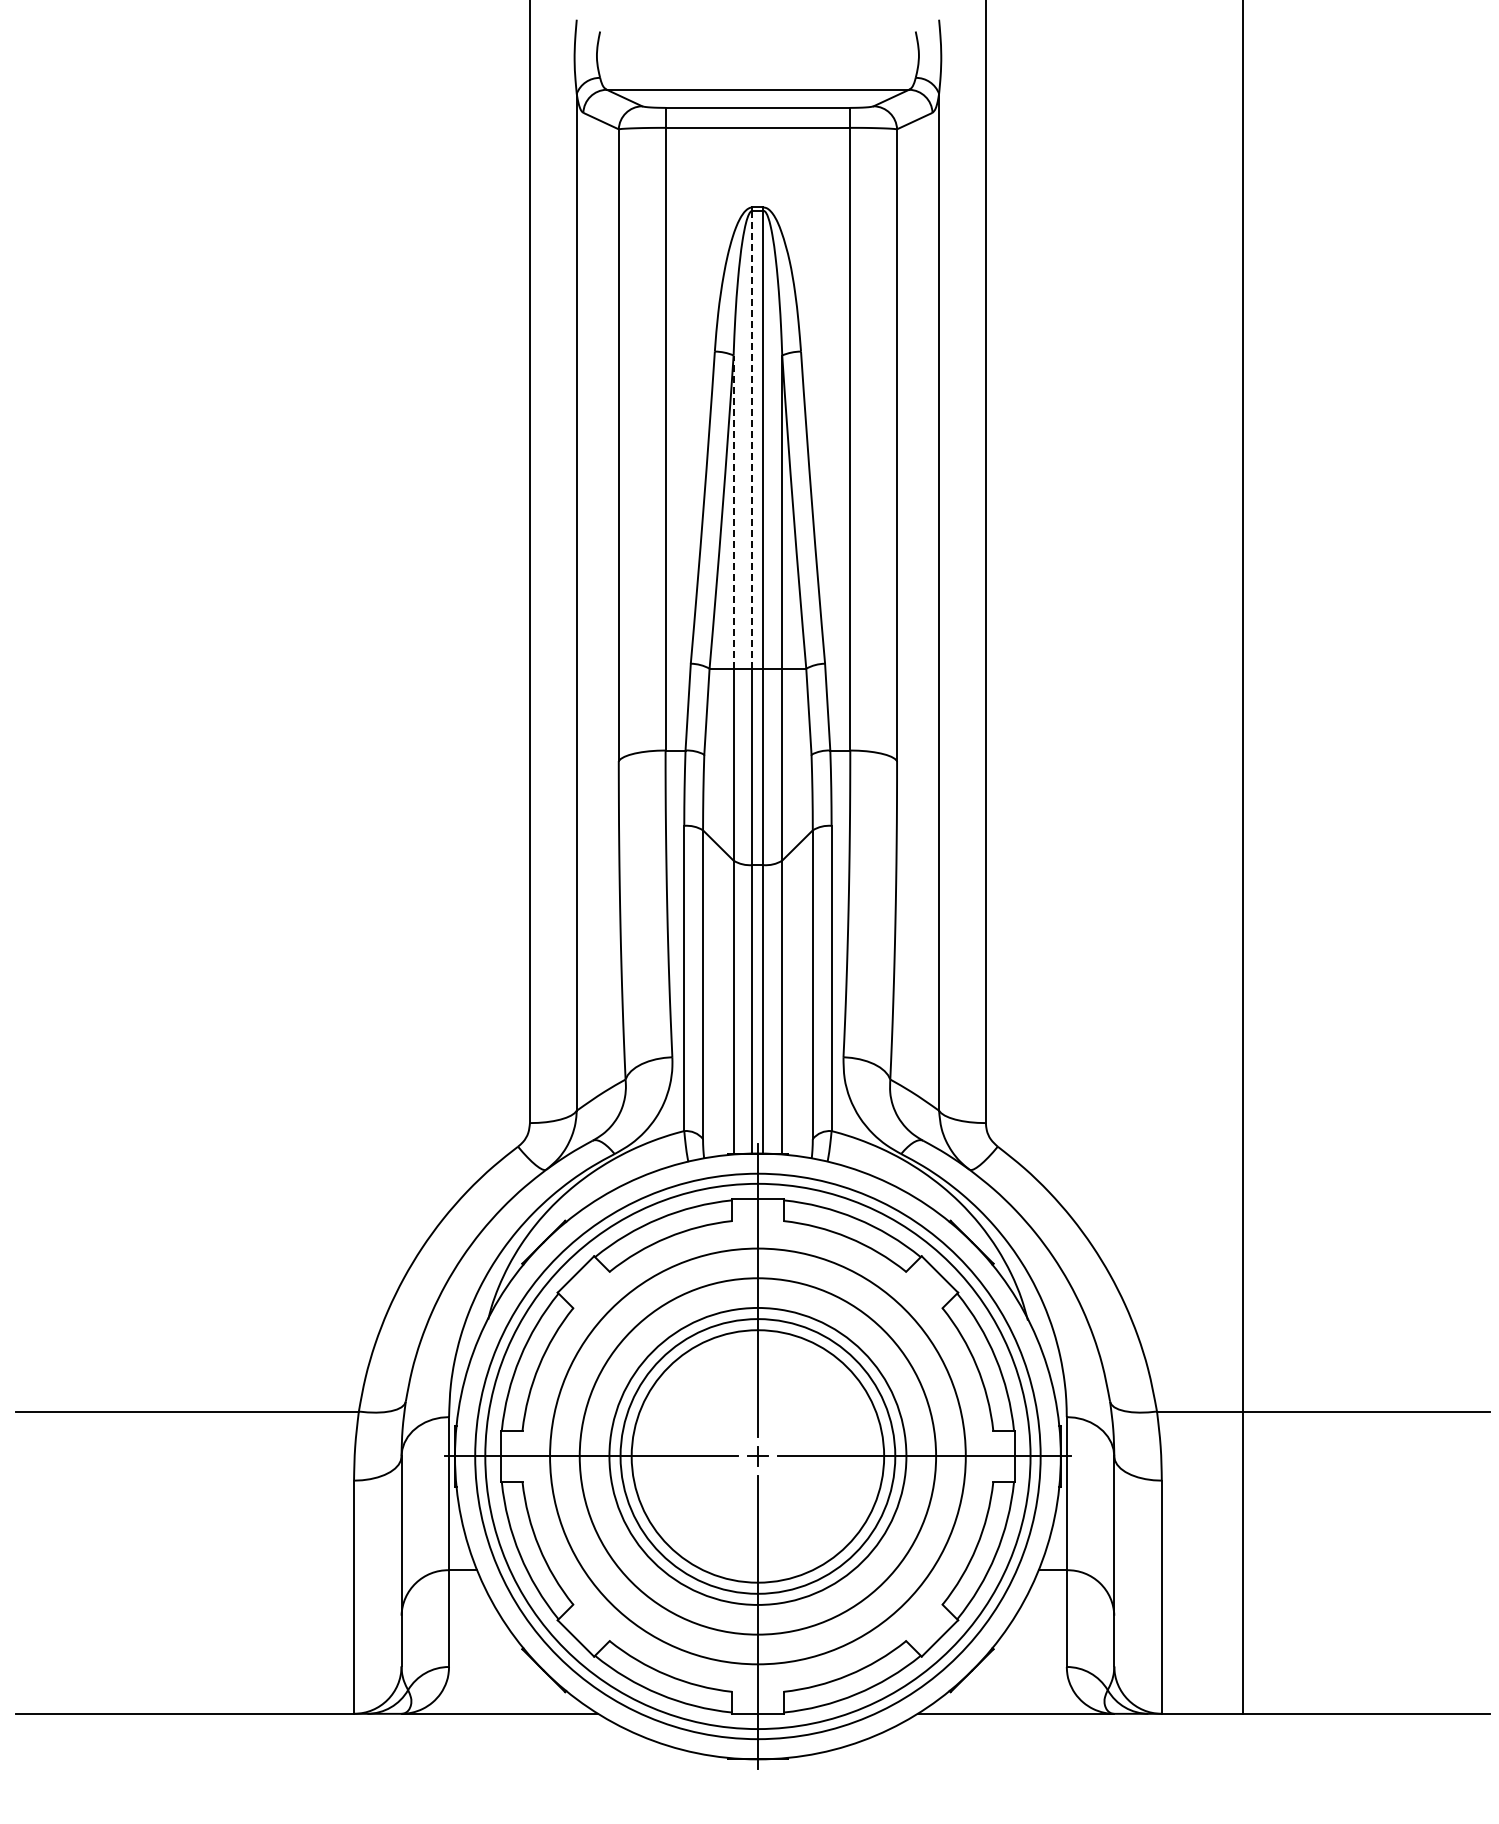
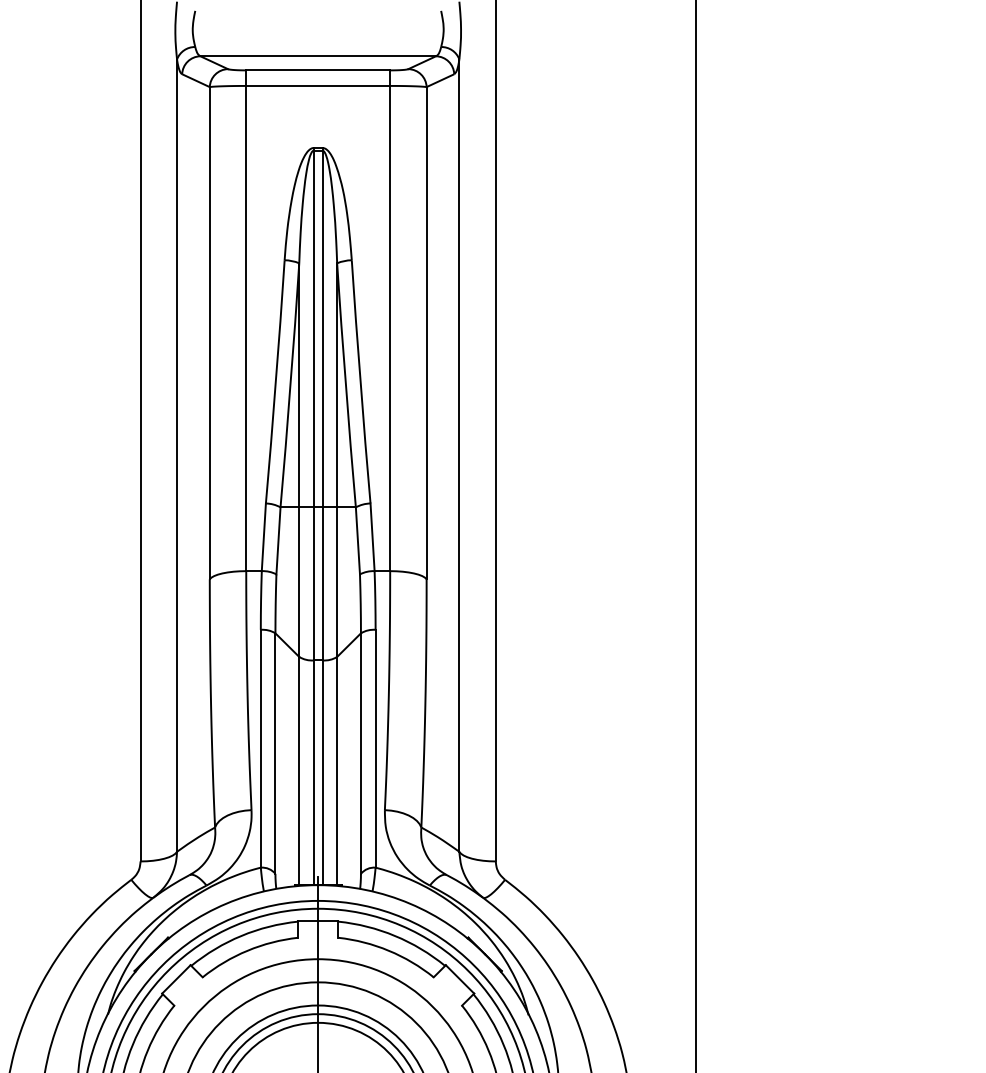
line: (752, 439) -> (313, 328), dashed -> solid
line: (733, 512) -> (299, 385), dashed -> solid

